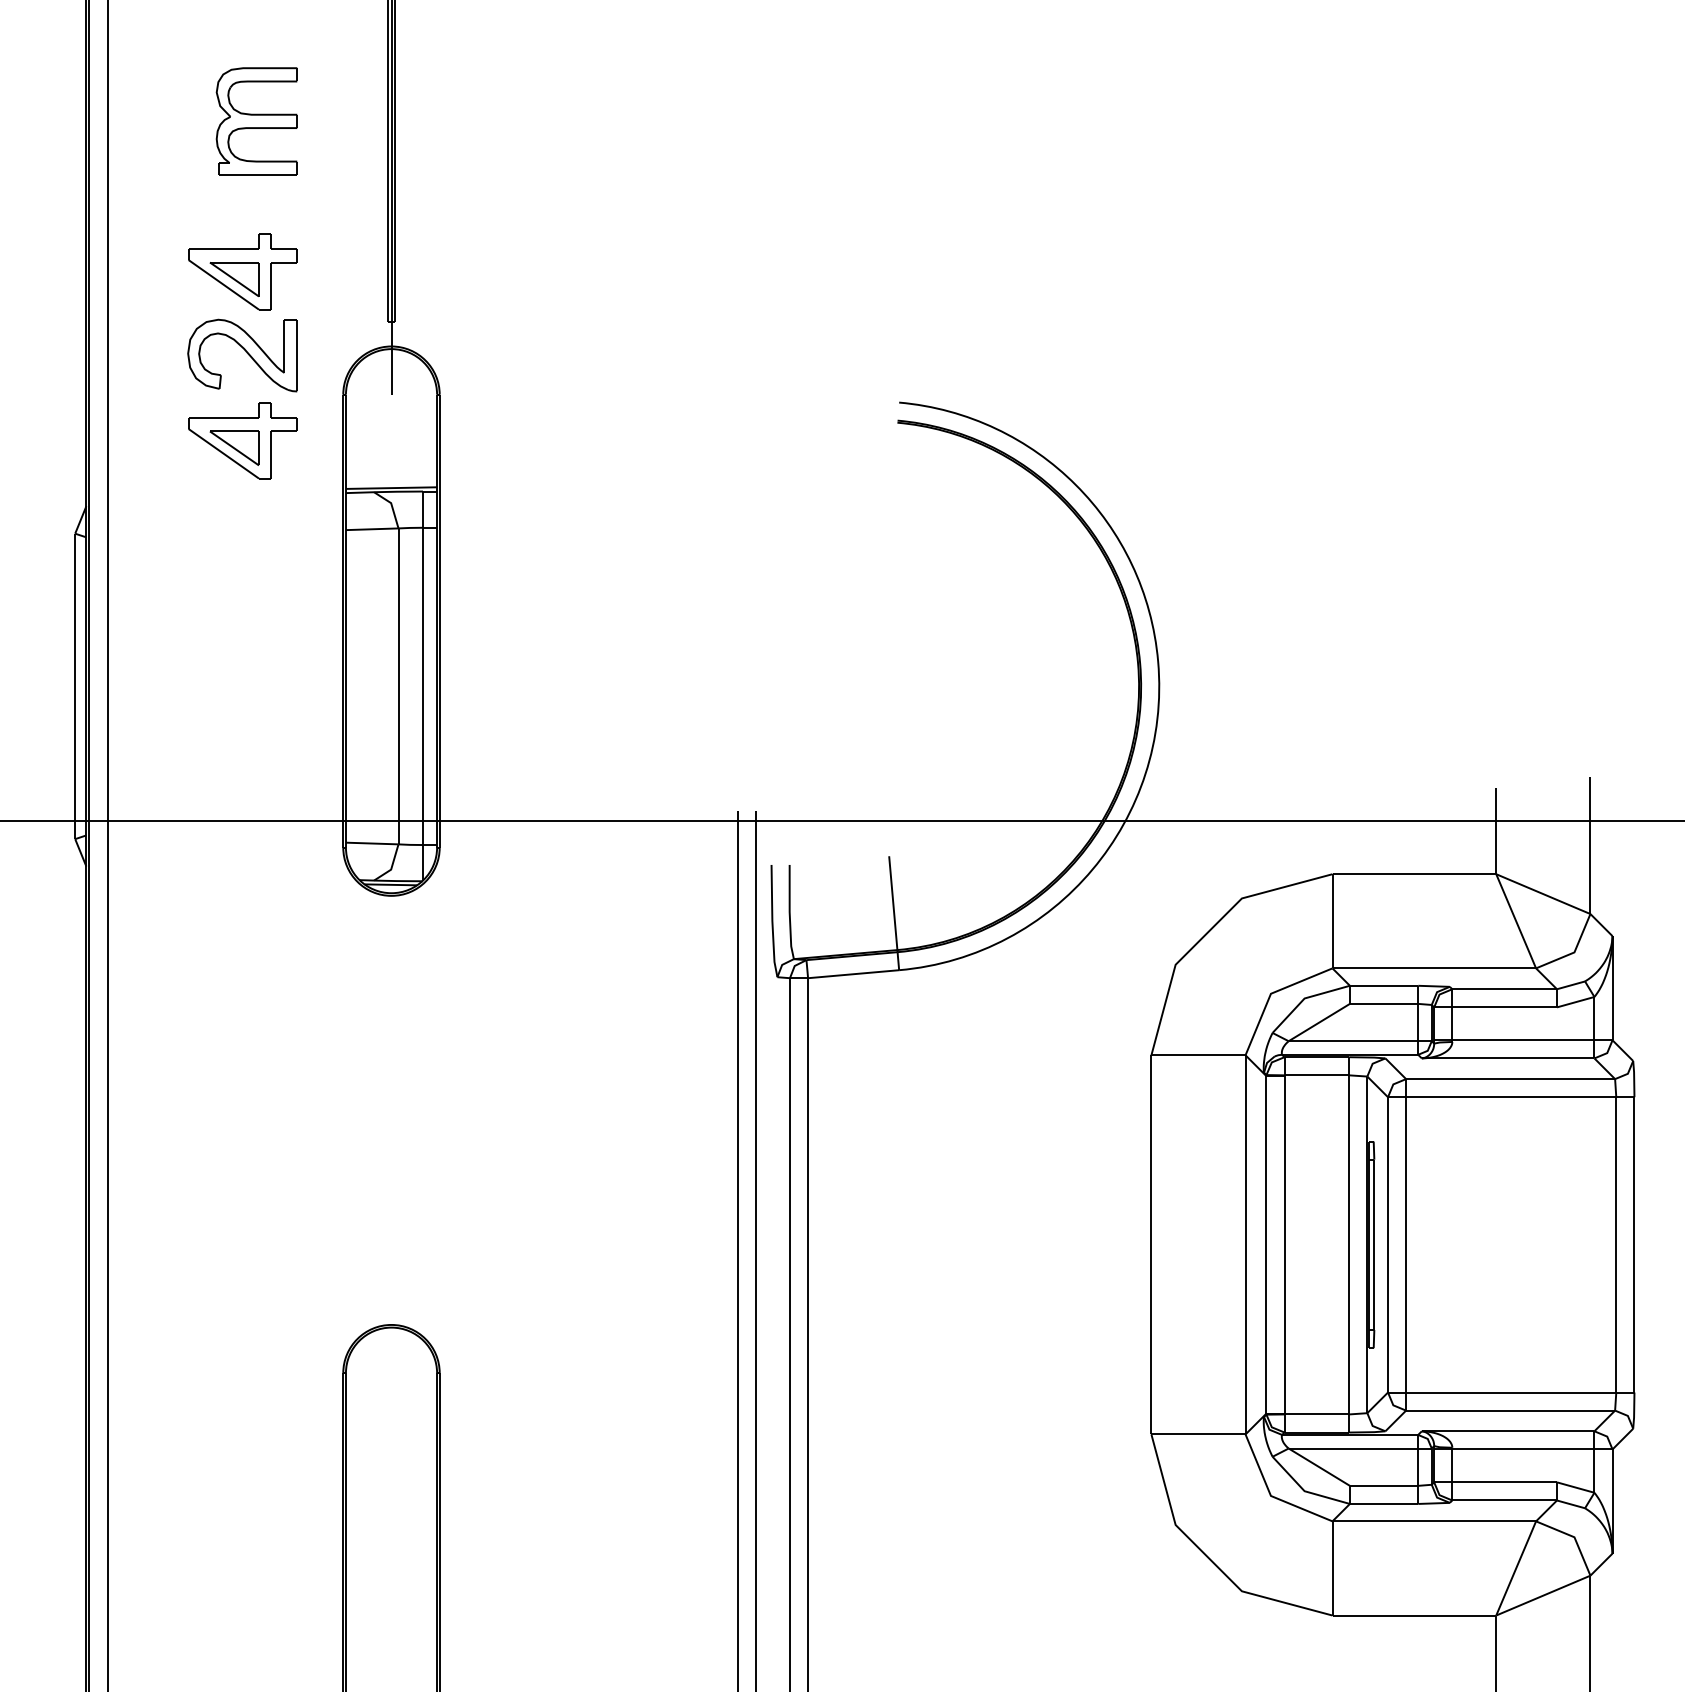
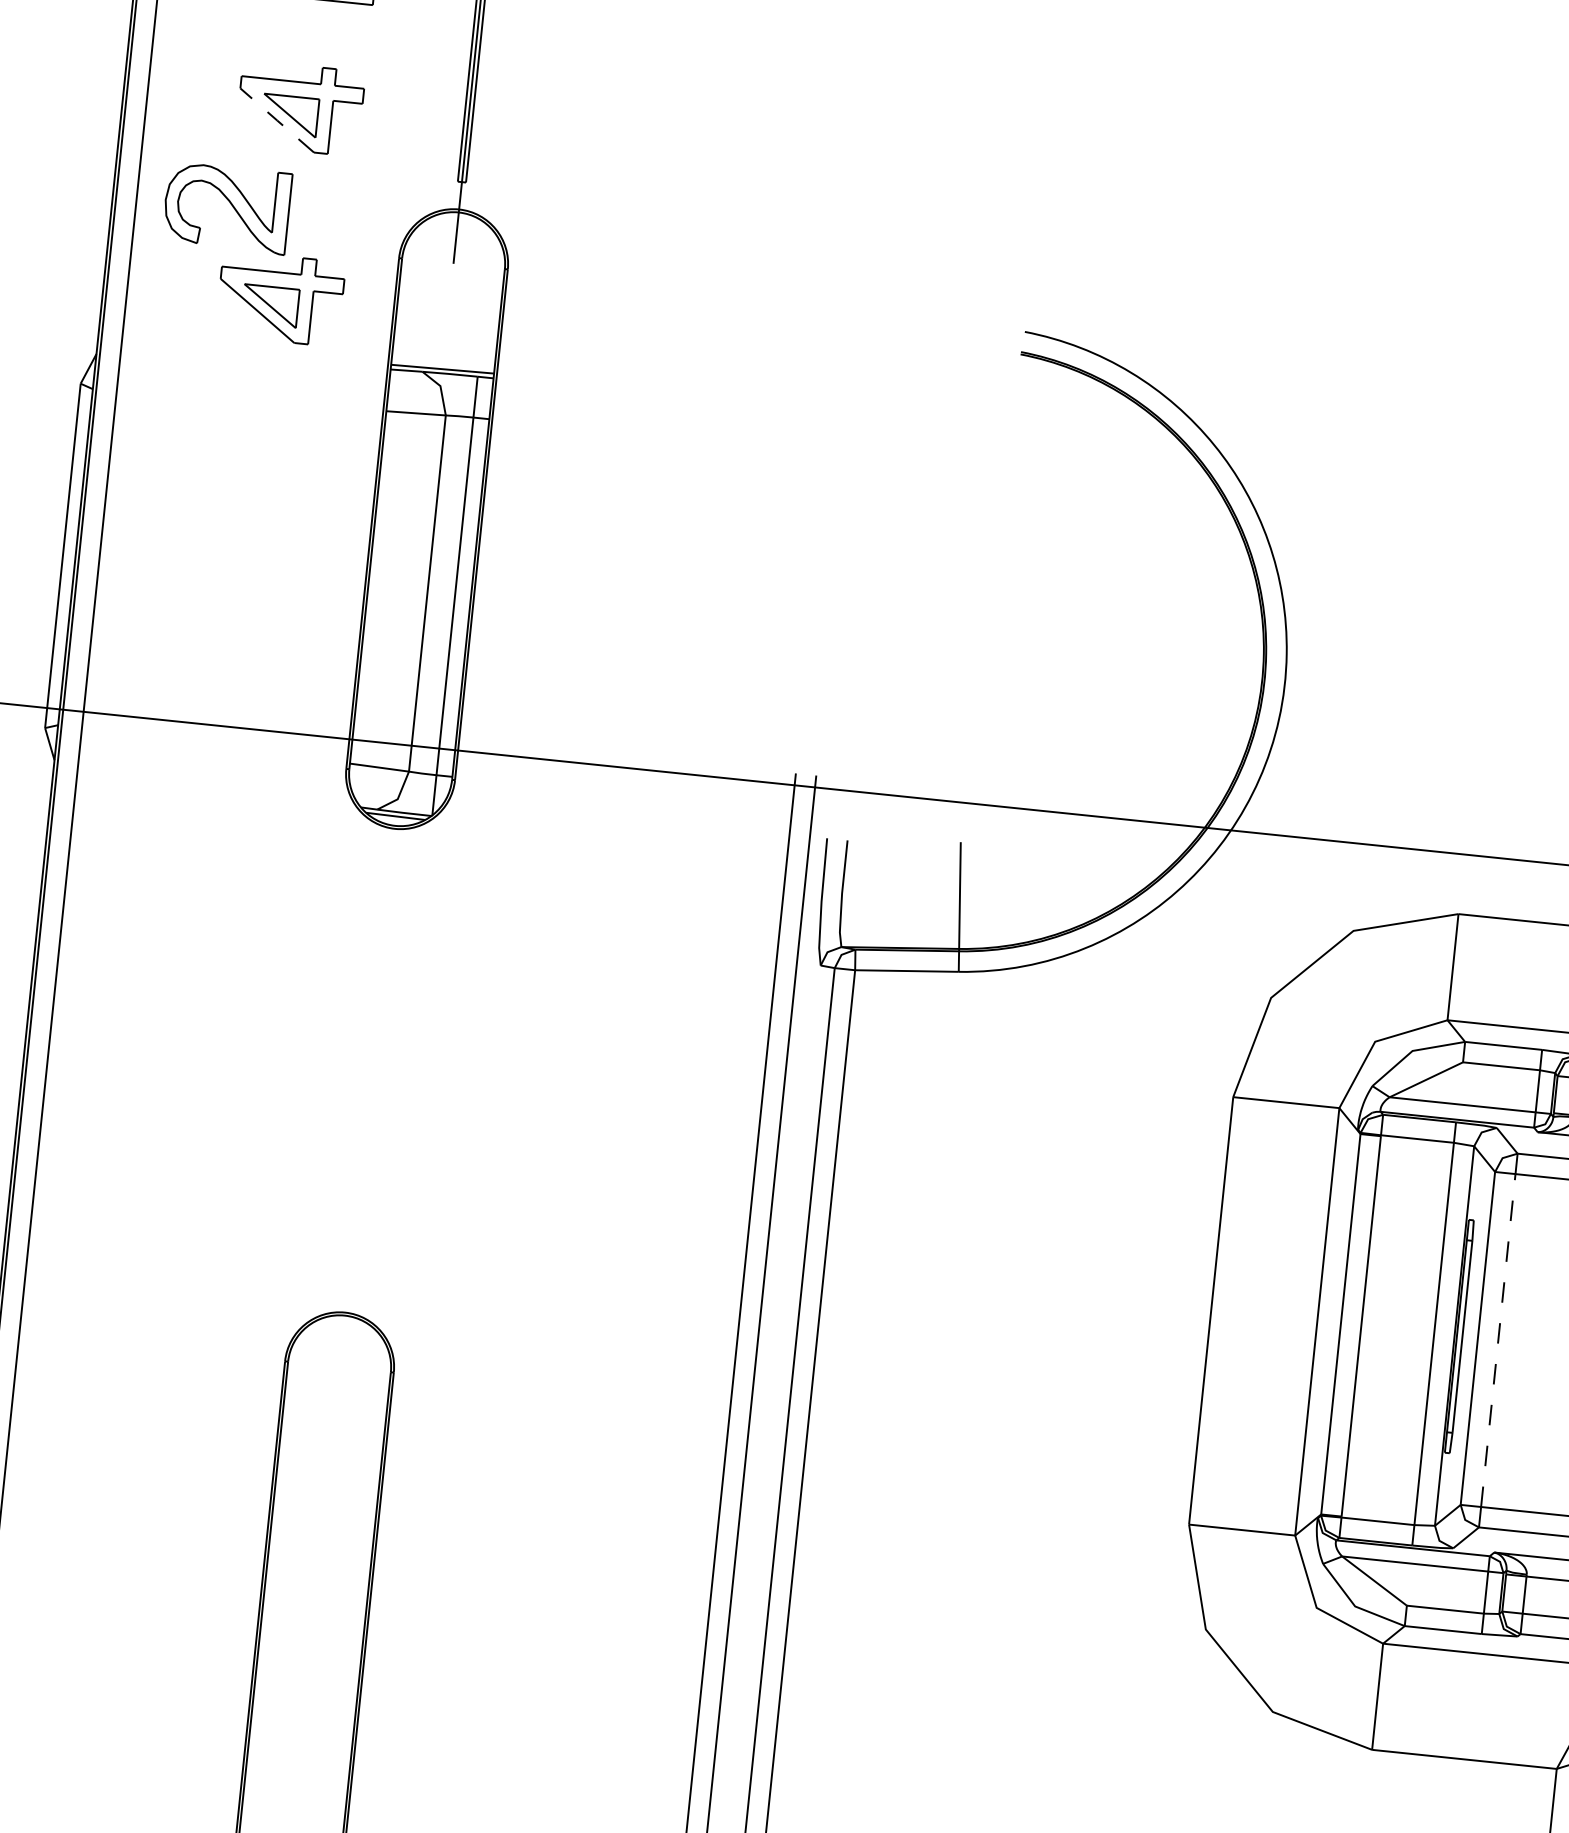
line: (223, 284) -> (276, 120), solid -> dashed
part: (242, 355) -> (226, 208), moved
line: (1406, 1244) -> (1498, 1340), solid -> dashed

